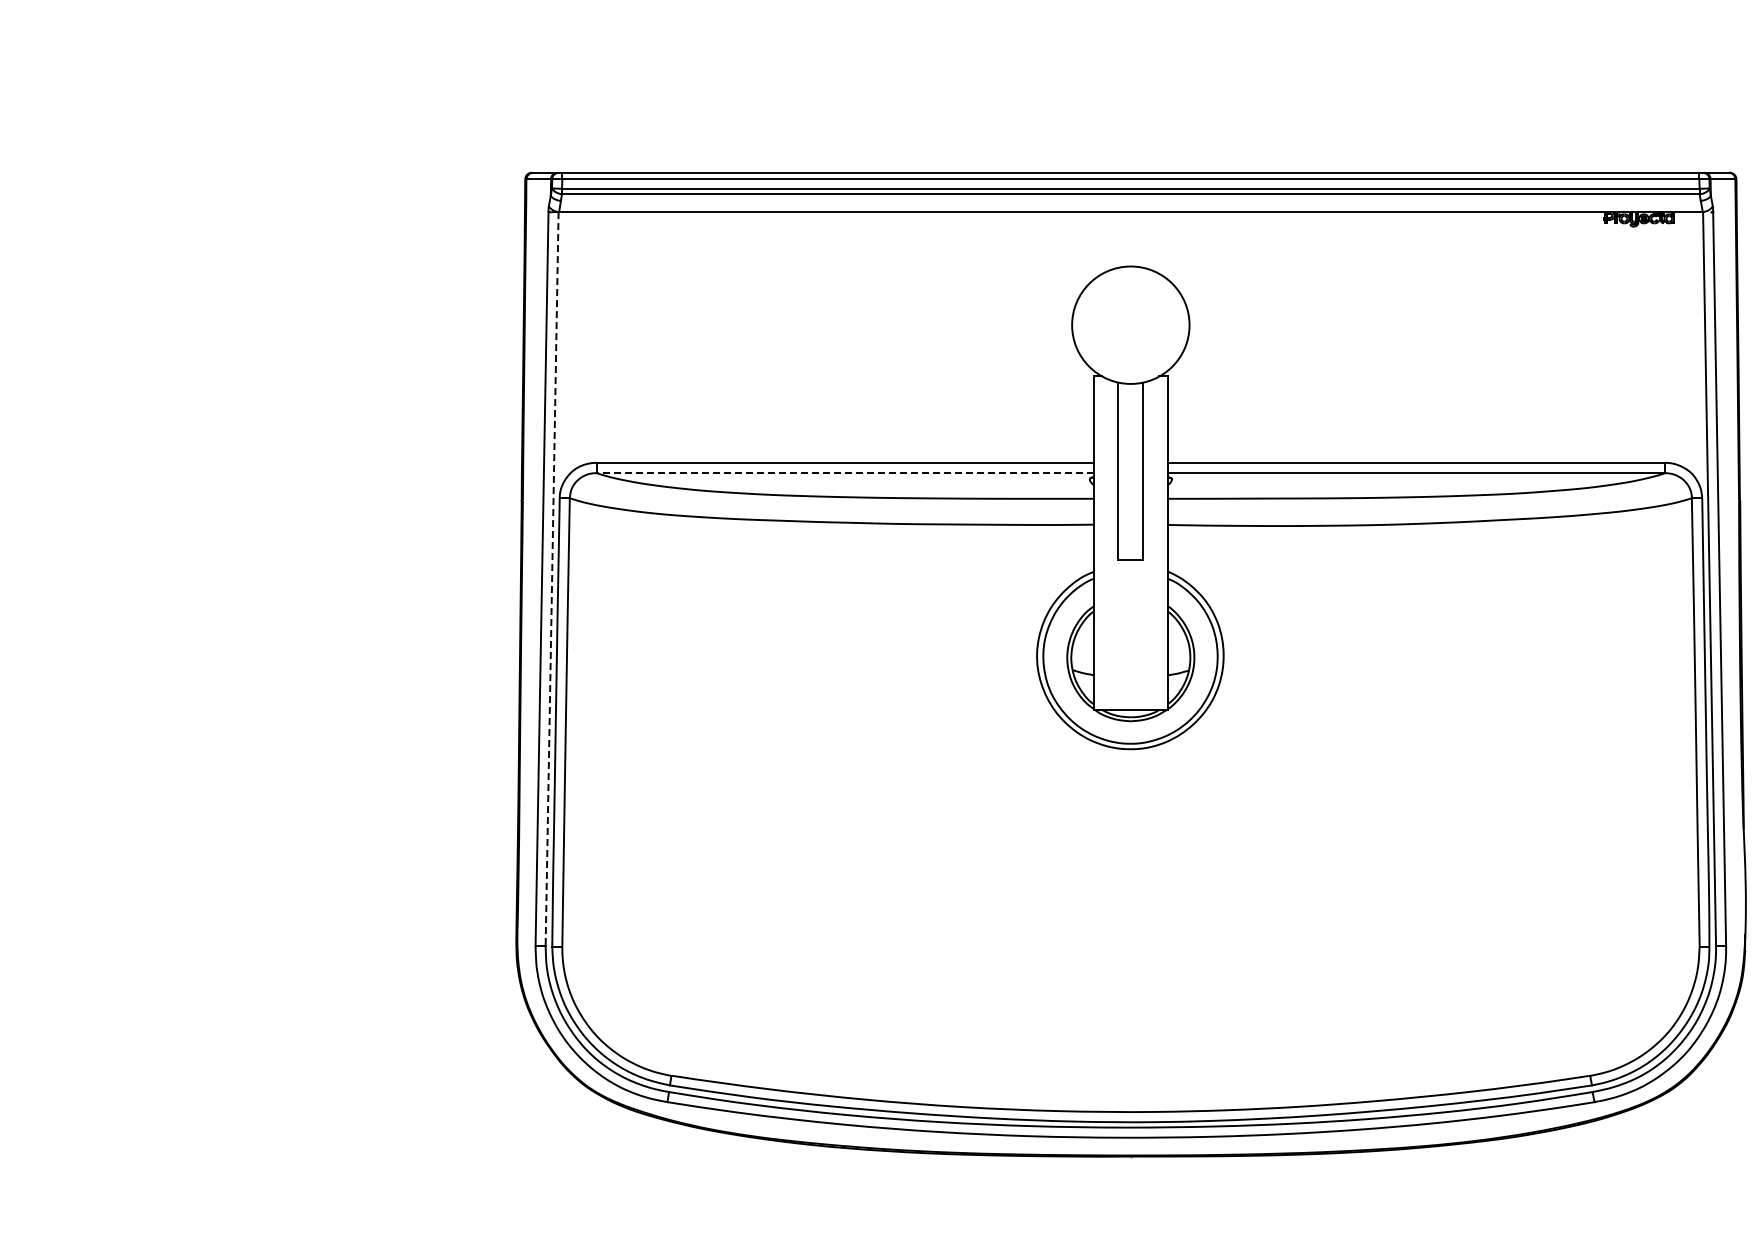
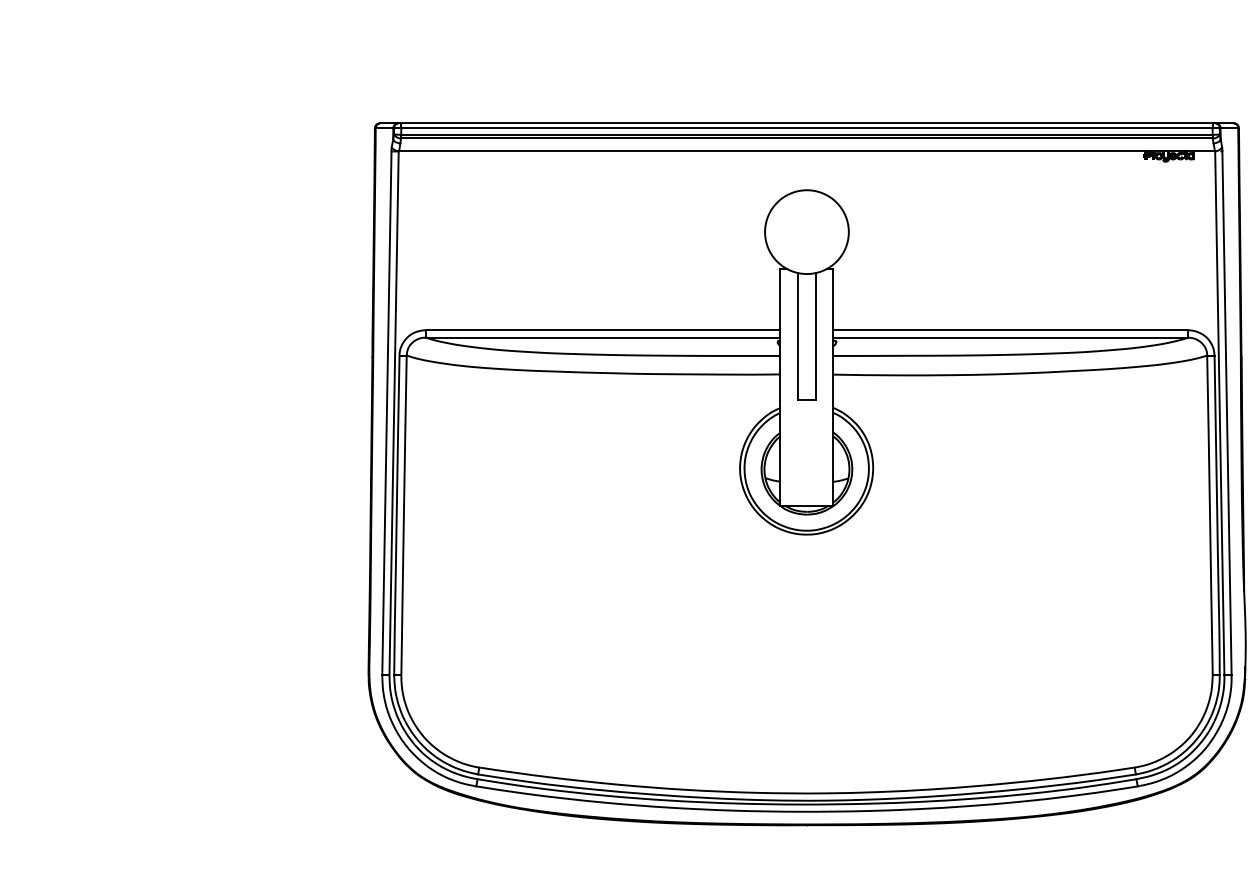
line: (845, 473) -> (603, 337), dashed -> solid
line: (552, 579) -> (394, 413), dashed -> solid

